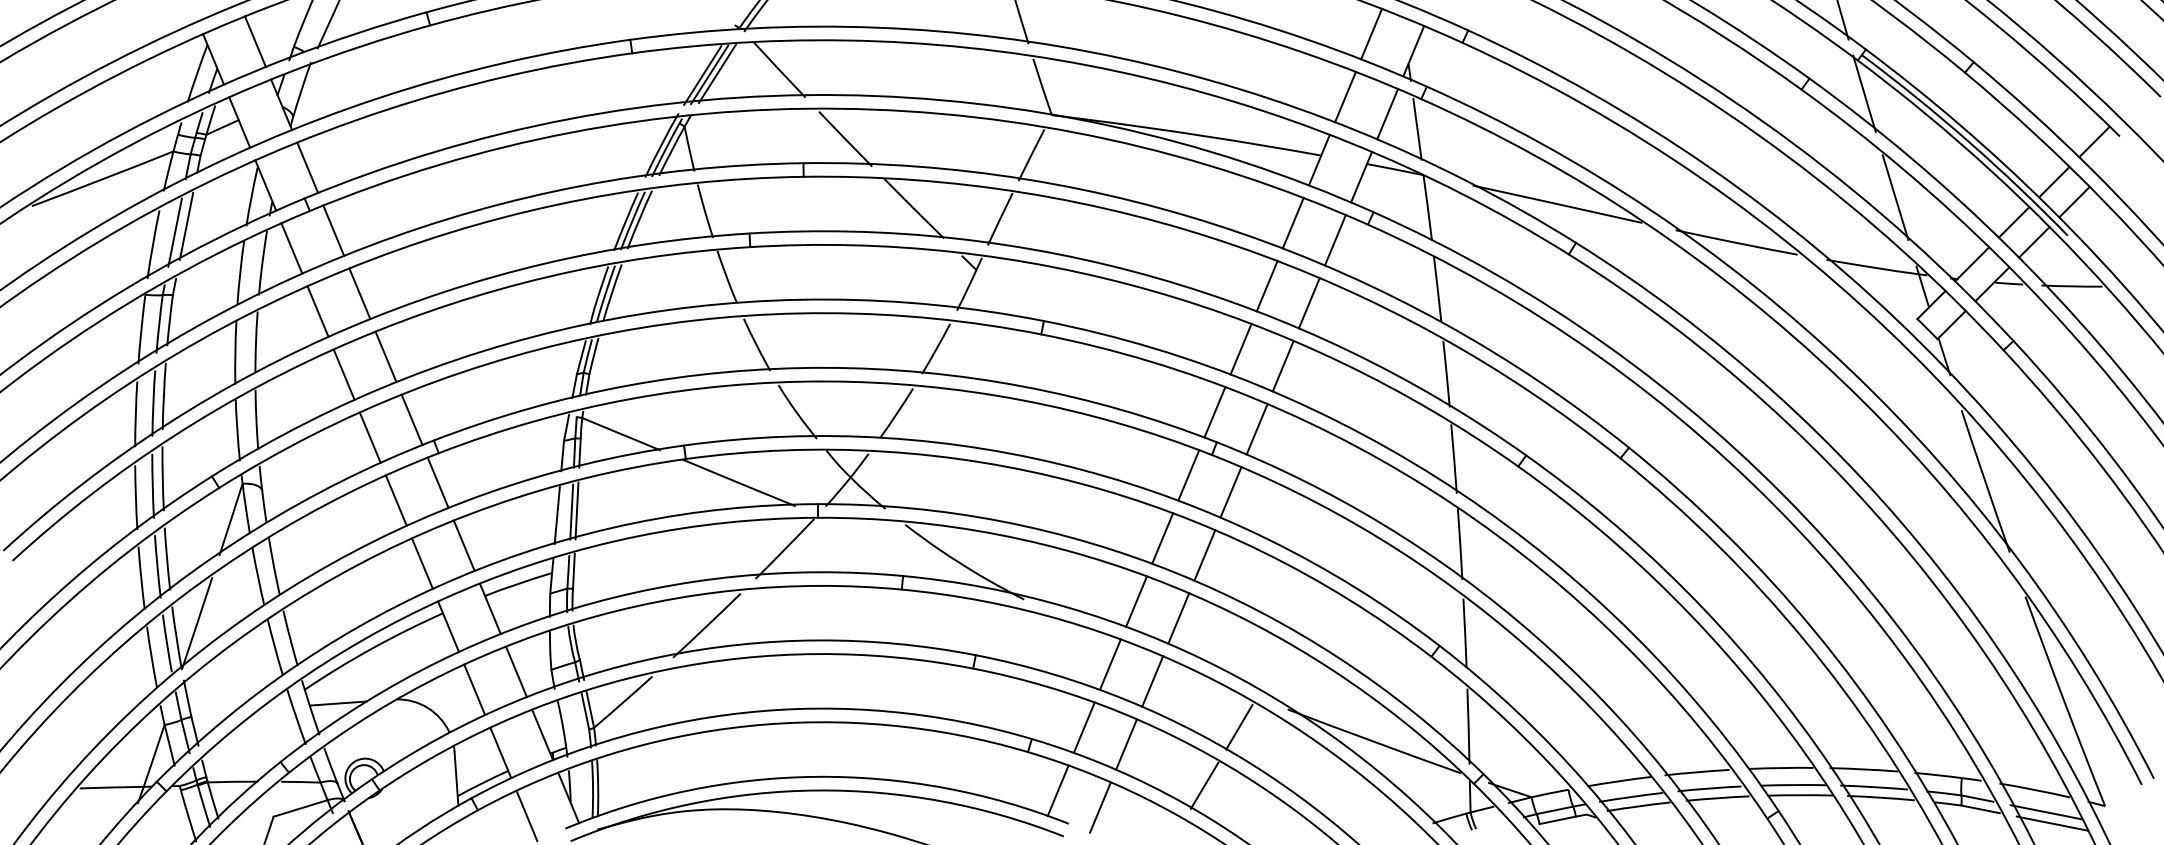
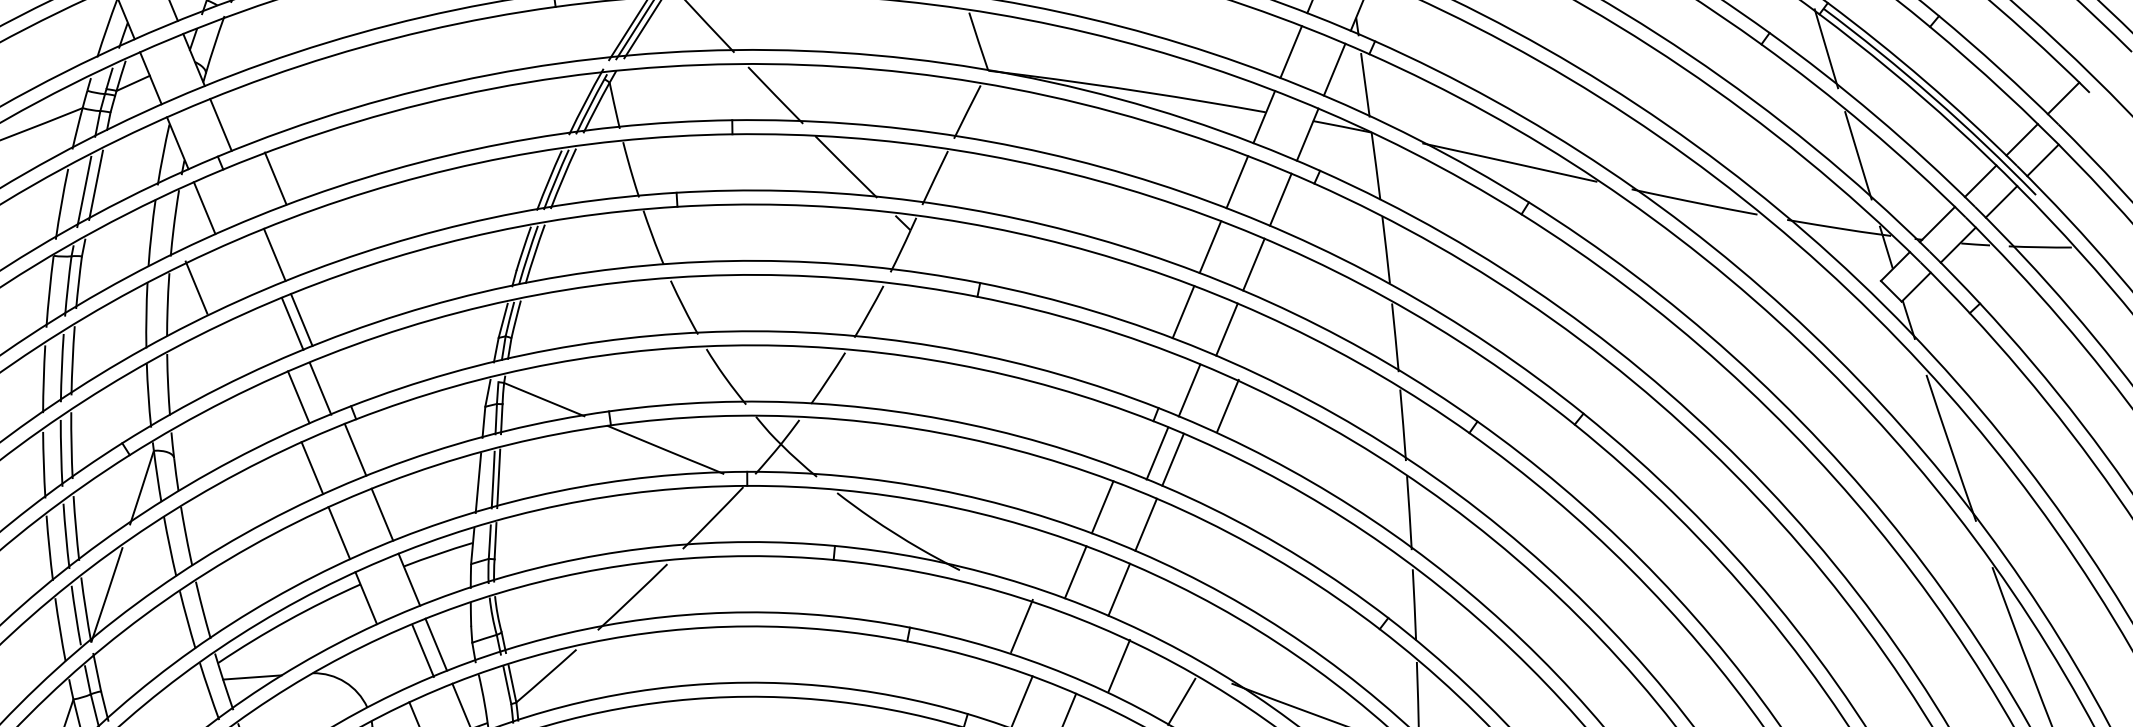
line: (333, 230) -> (275, 178), moved
line: (317, 311) -> (196, 287), moved
line: (343, 374) -> (291, 323), moved
line: (1214, 412) -> (1189, 390), moved
line: (411, 419) -> (298, 396), moved
line: (1256, 429) -> (1227, 406), moved
line: (369, 437) -> (319, 388), moved
line: (1188, 475) -> (1157, 453), moved
line: (1109, 664) -> (1021, 625), moved
line: (1152, 681) -> (1118, 666), moved
line: (474, 689) -> (422, 650), moved

